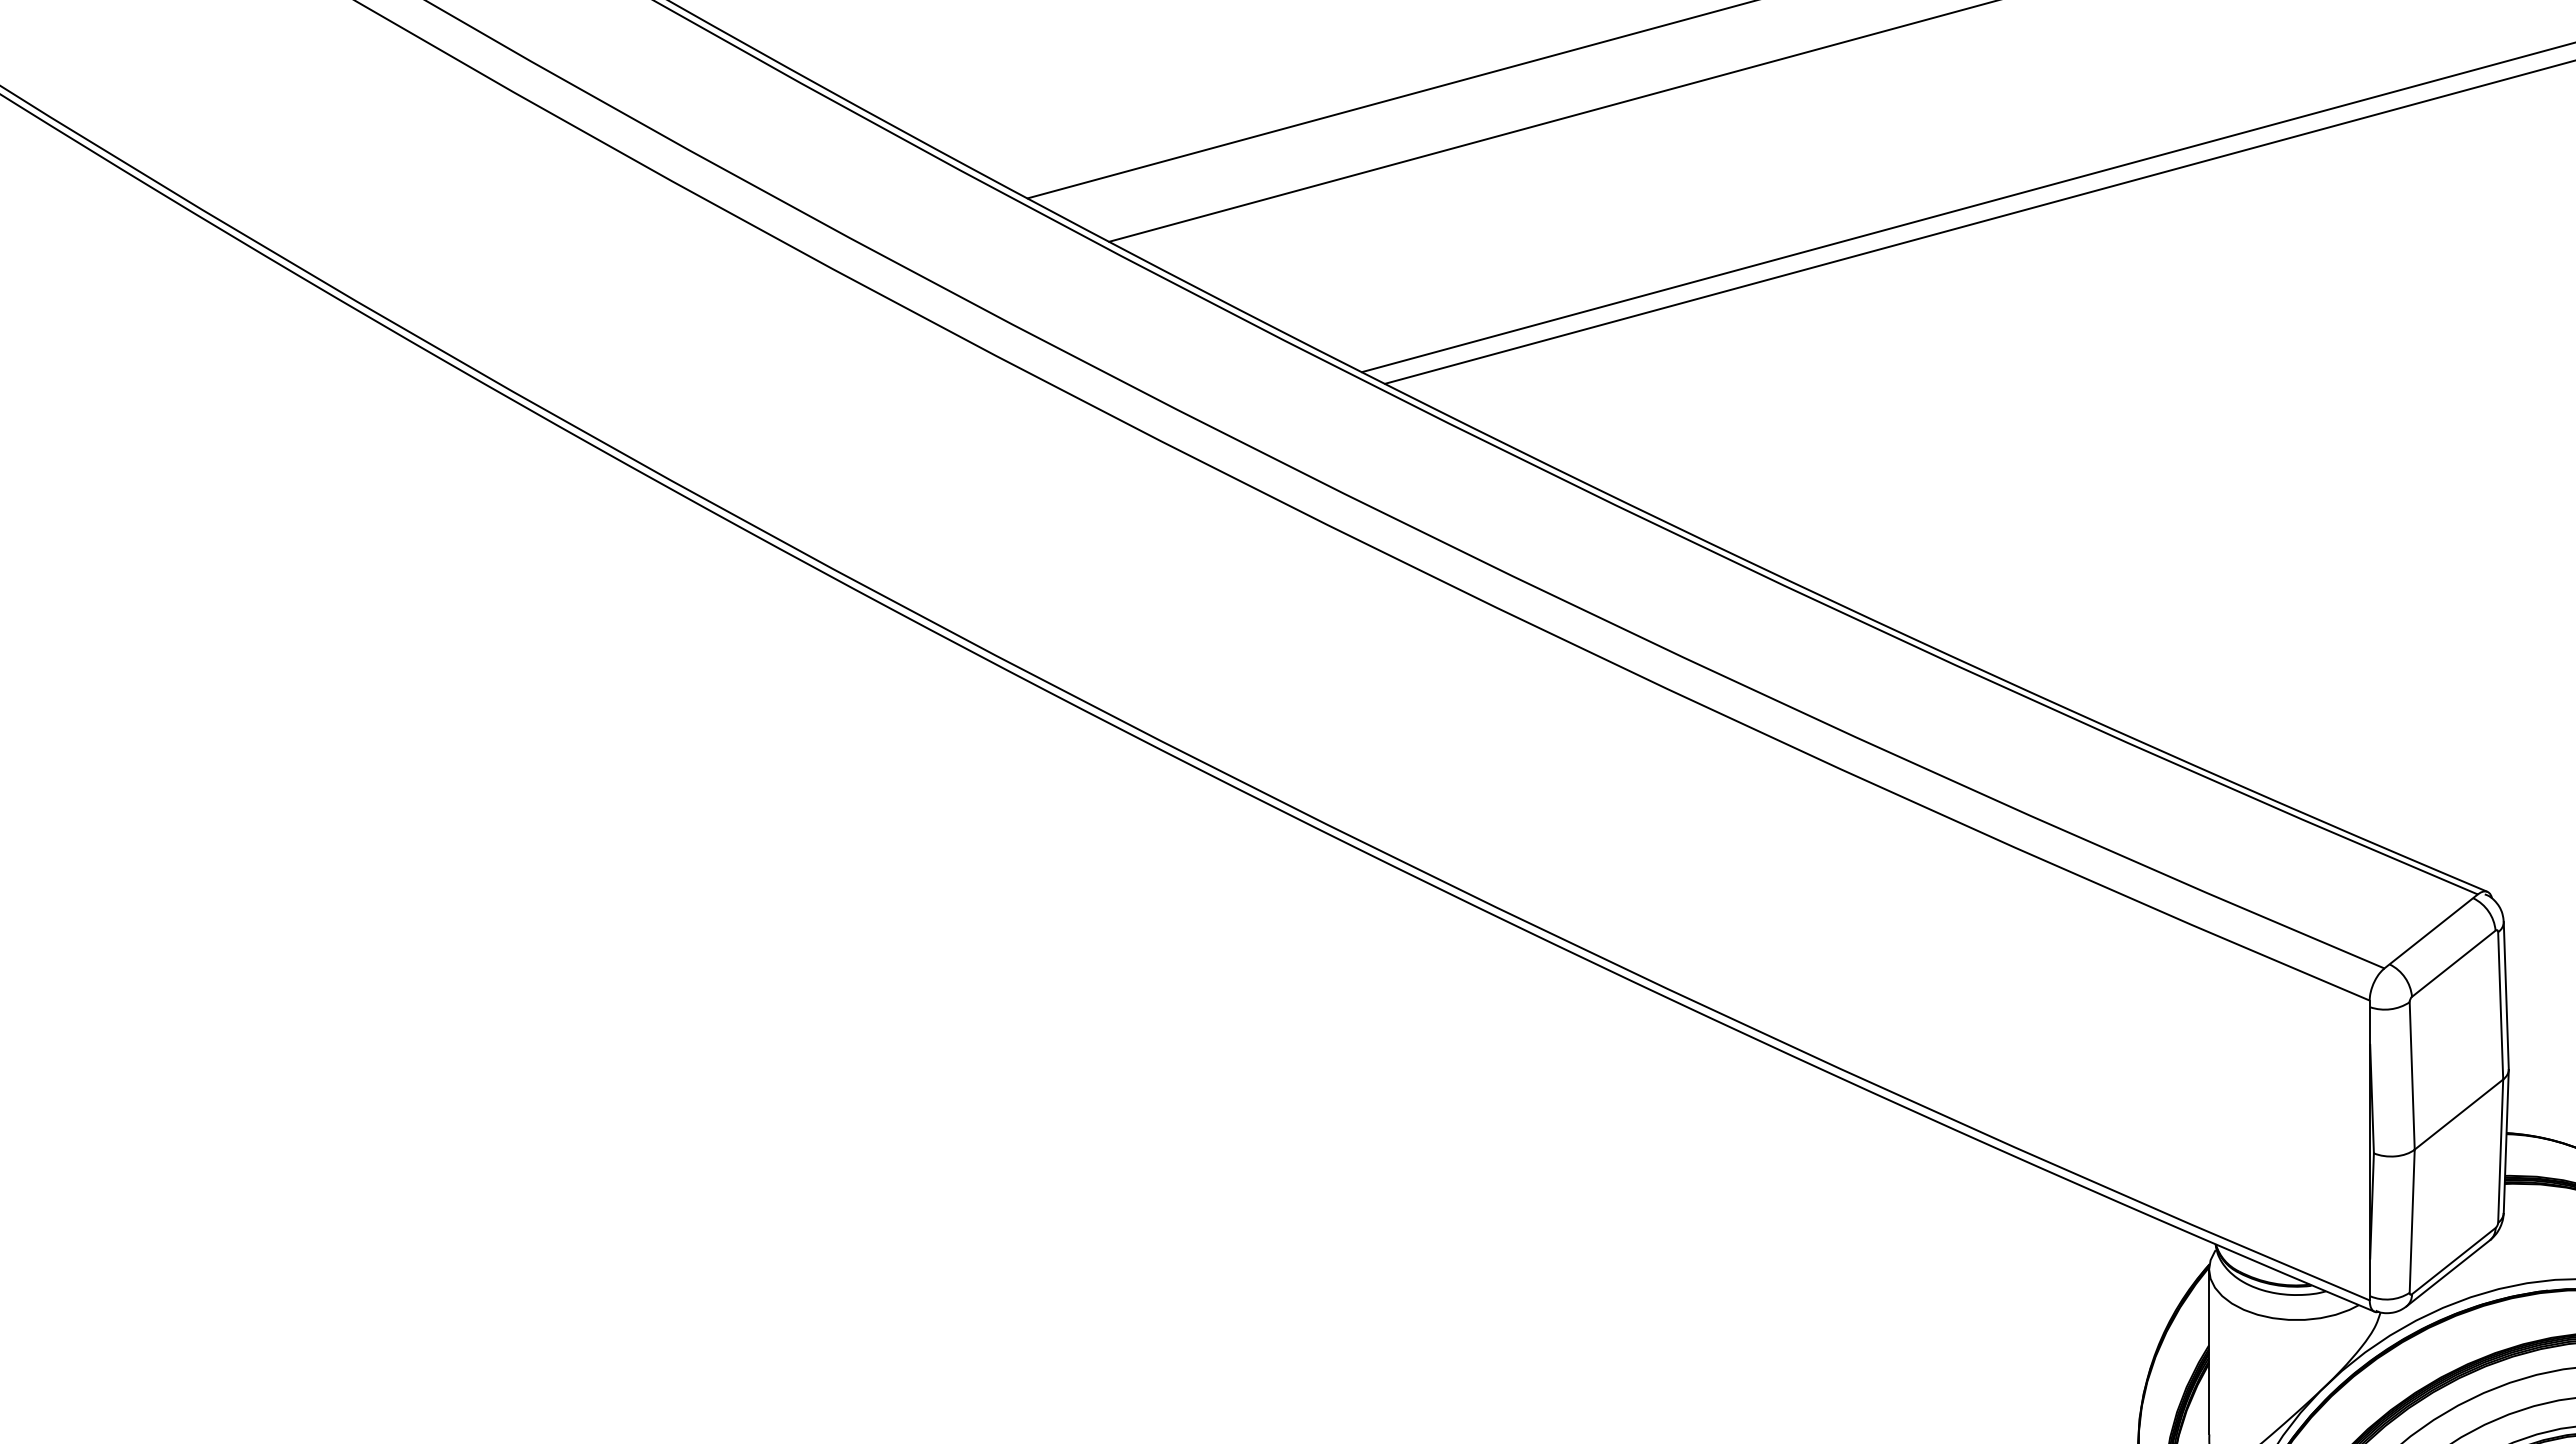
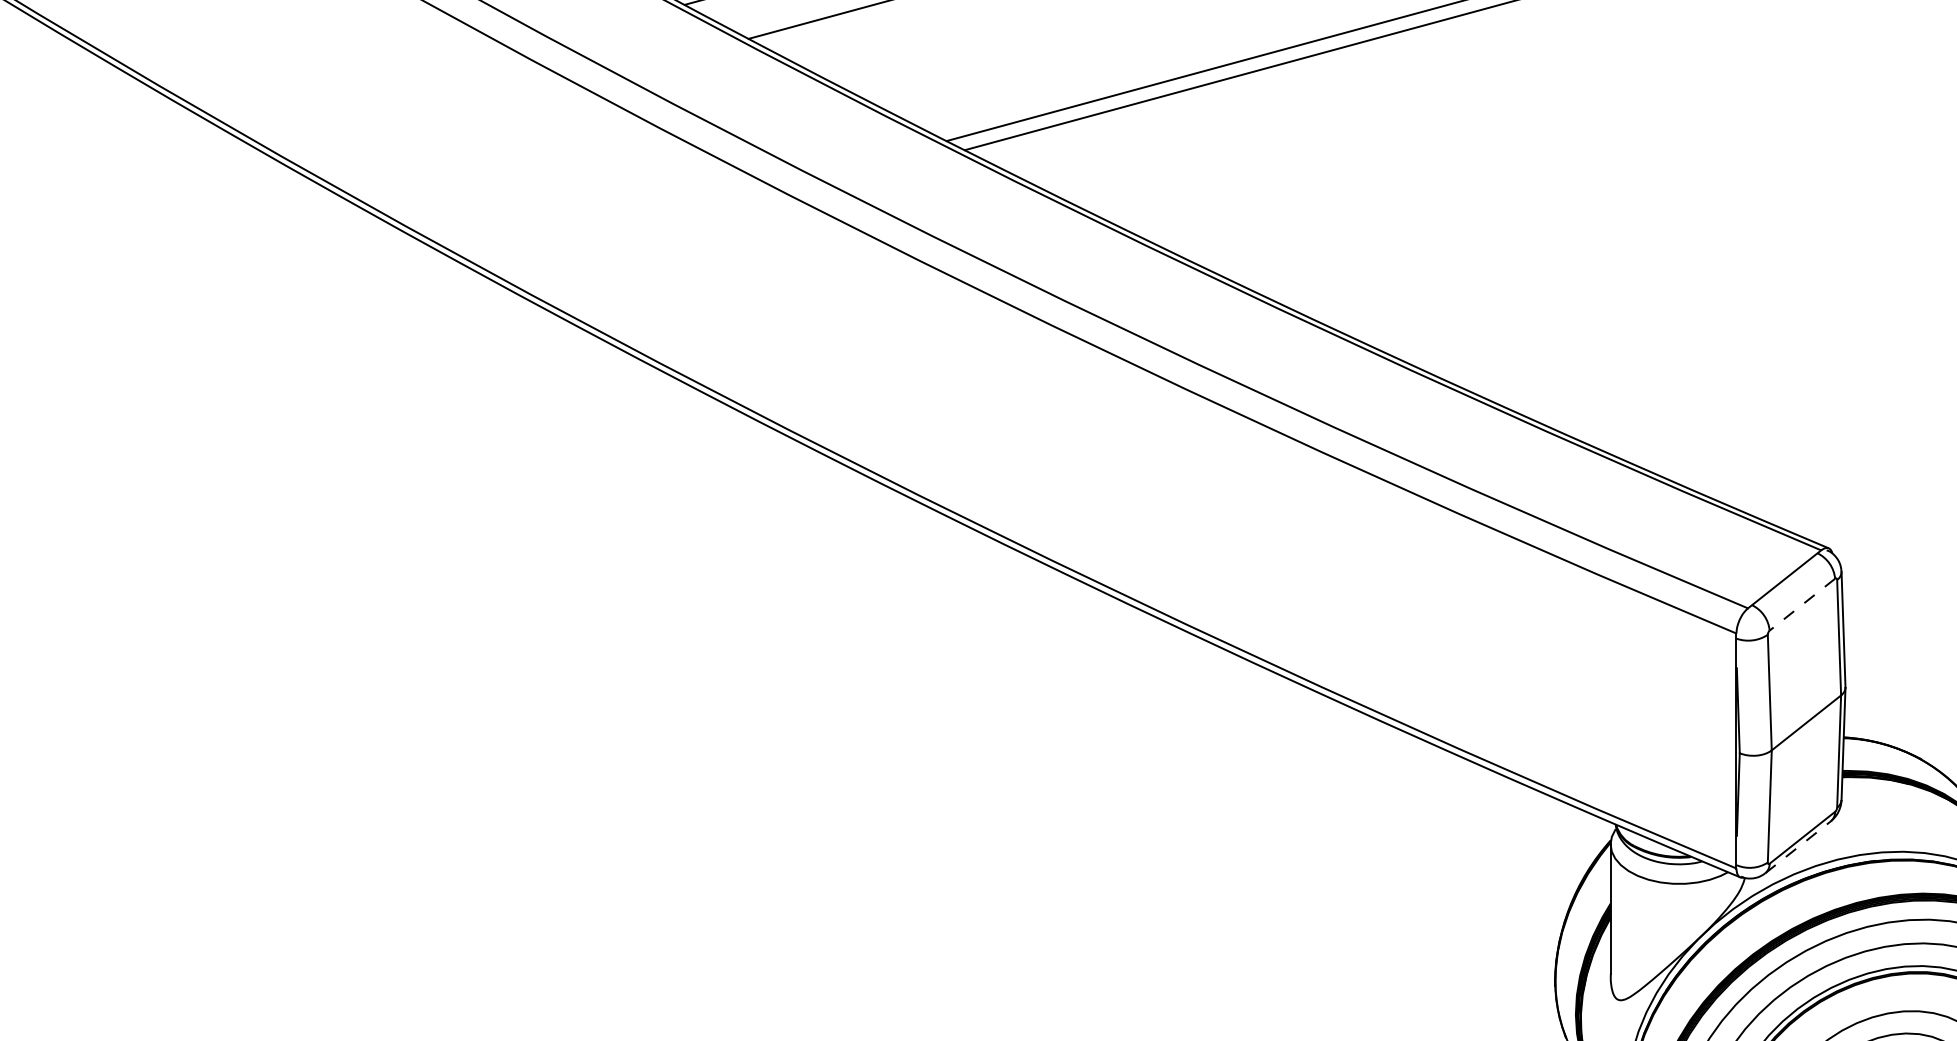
line: (2453, 964) -> (1802, 605), solid -> dashed
line: (2448, 1272) -> (1798, 846), solid -> dashed

